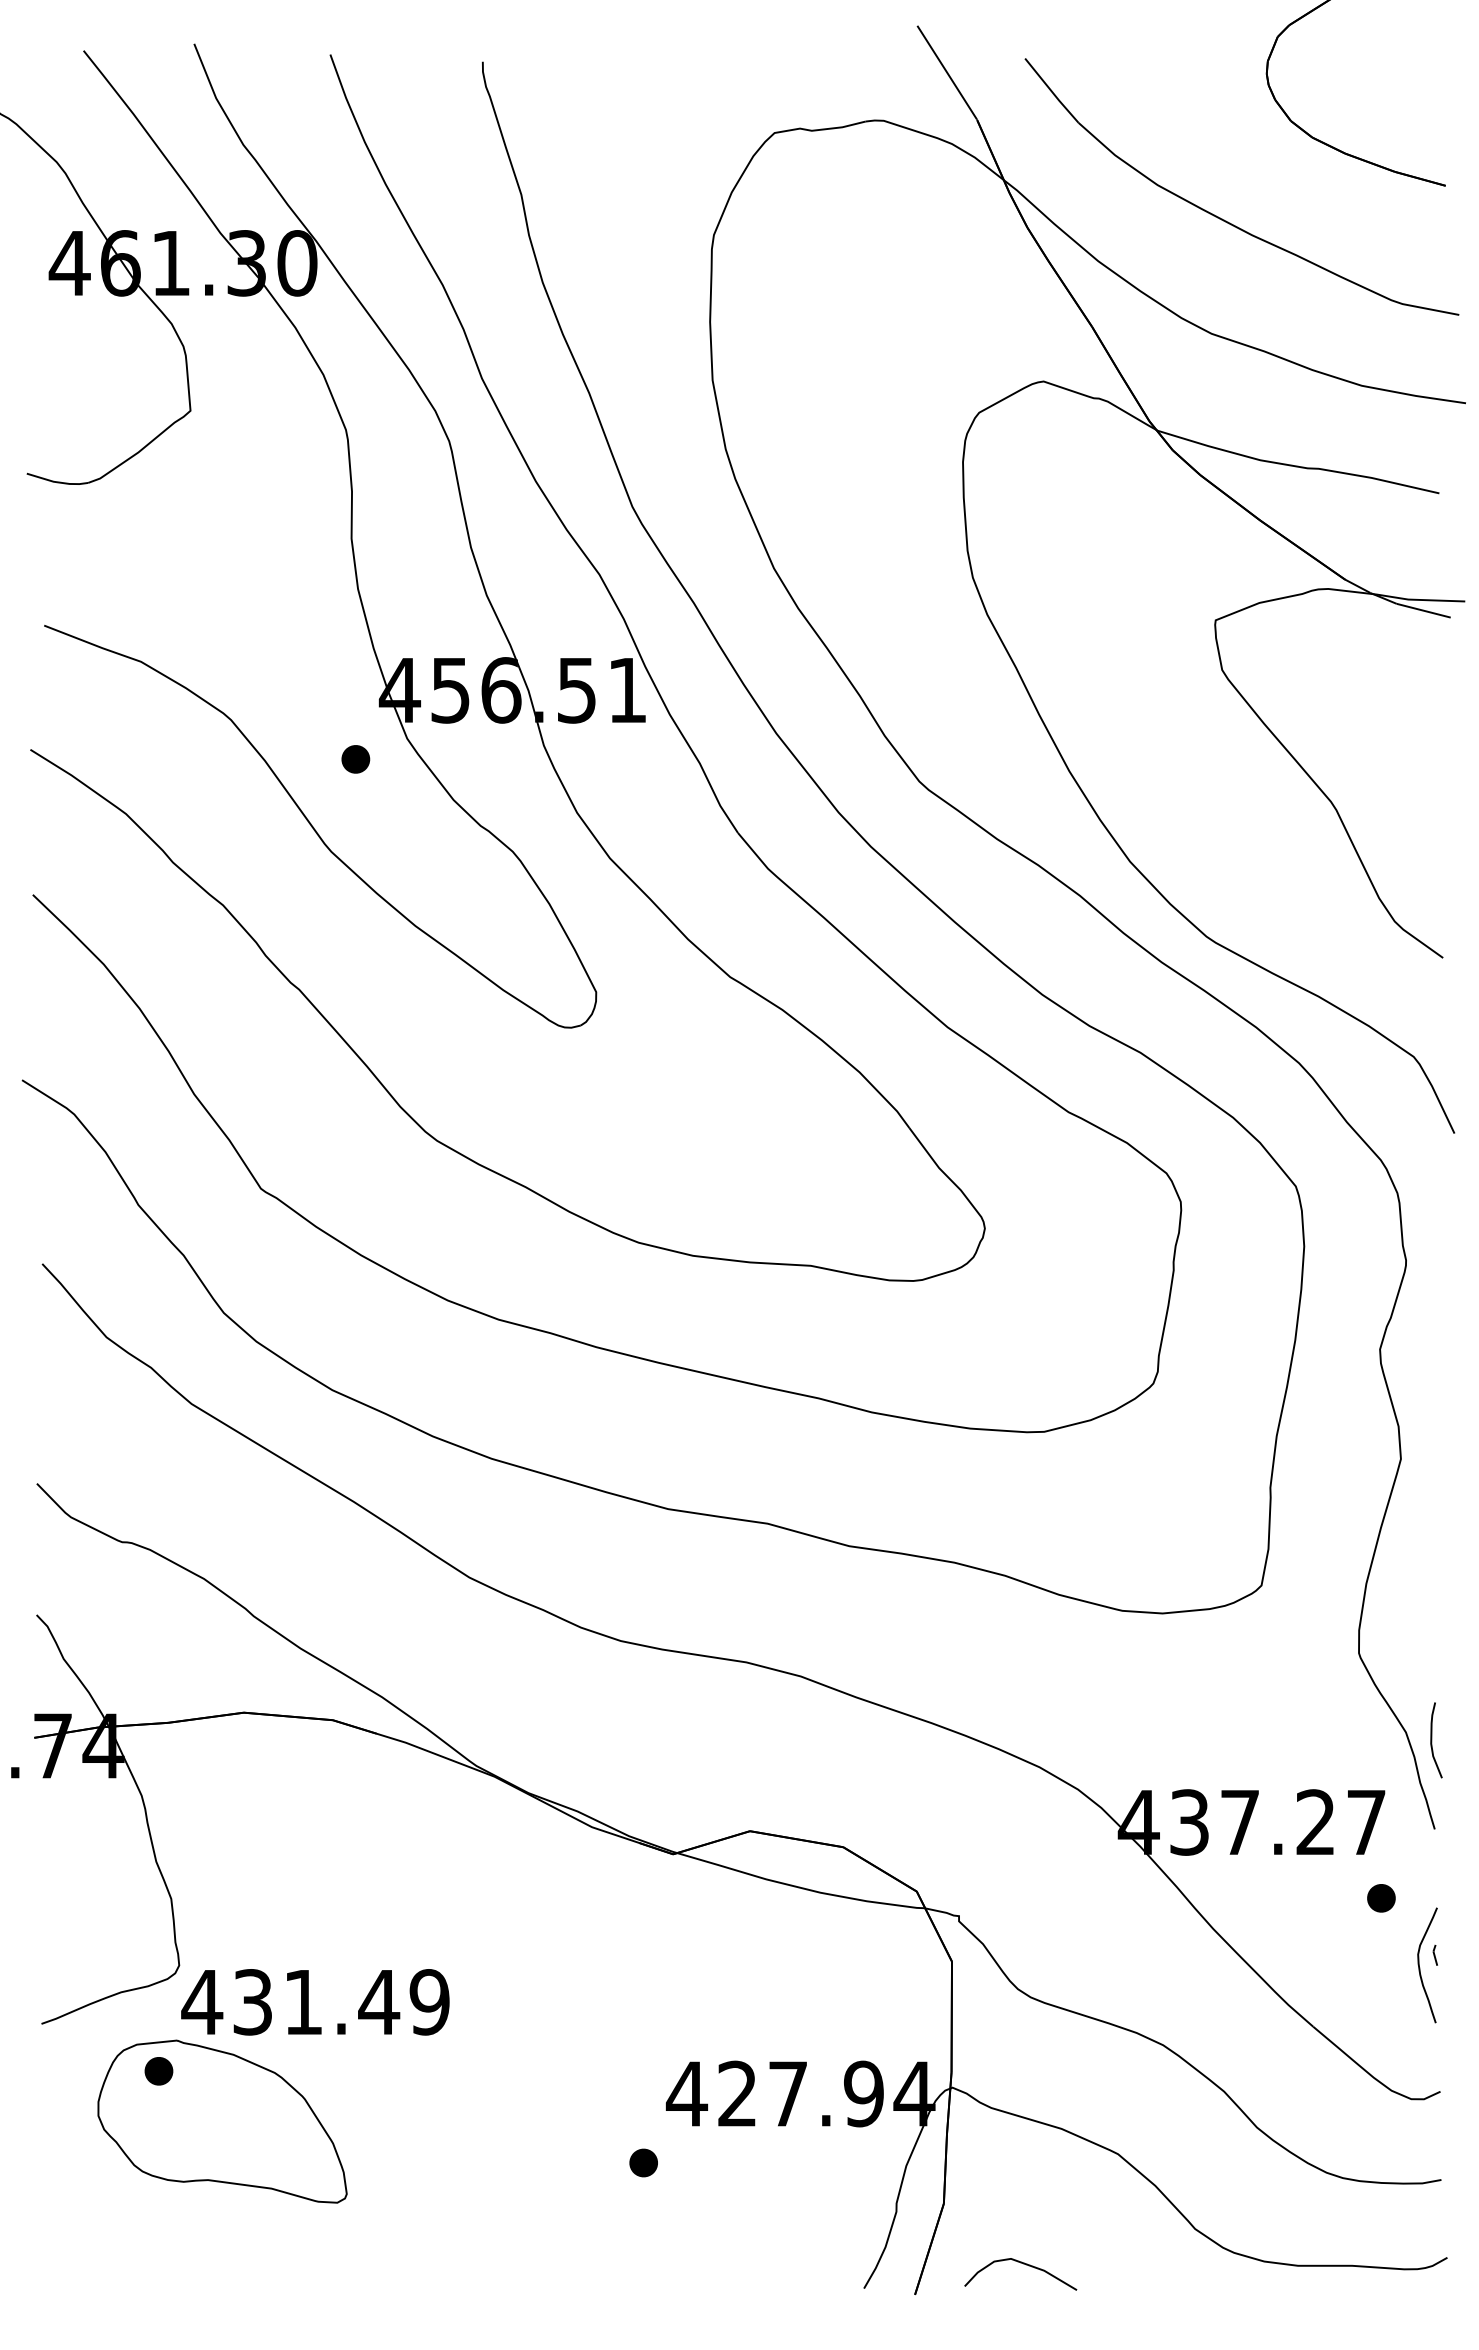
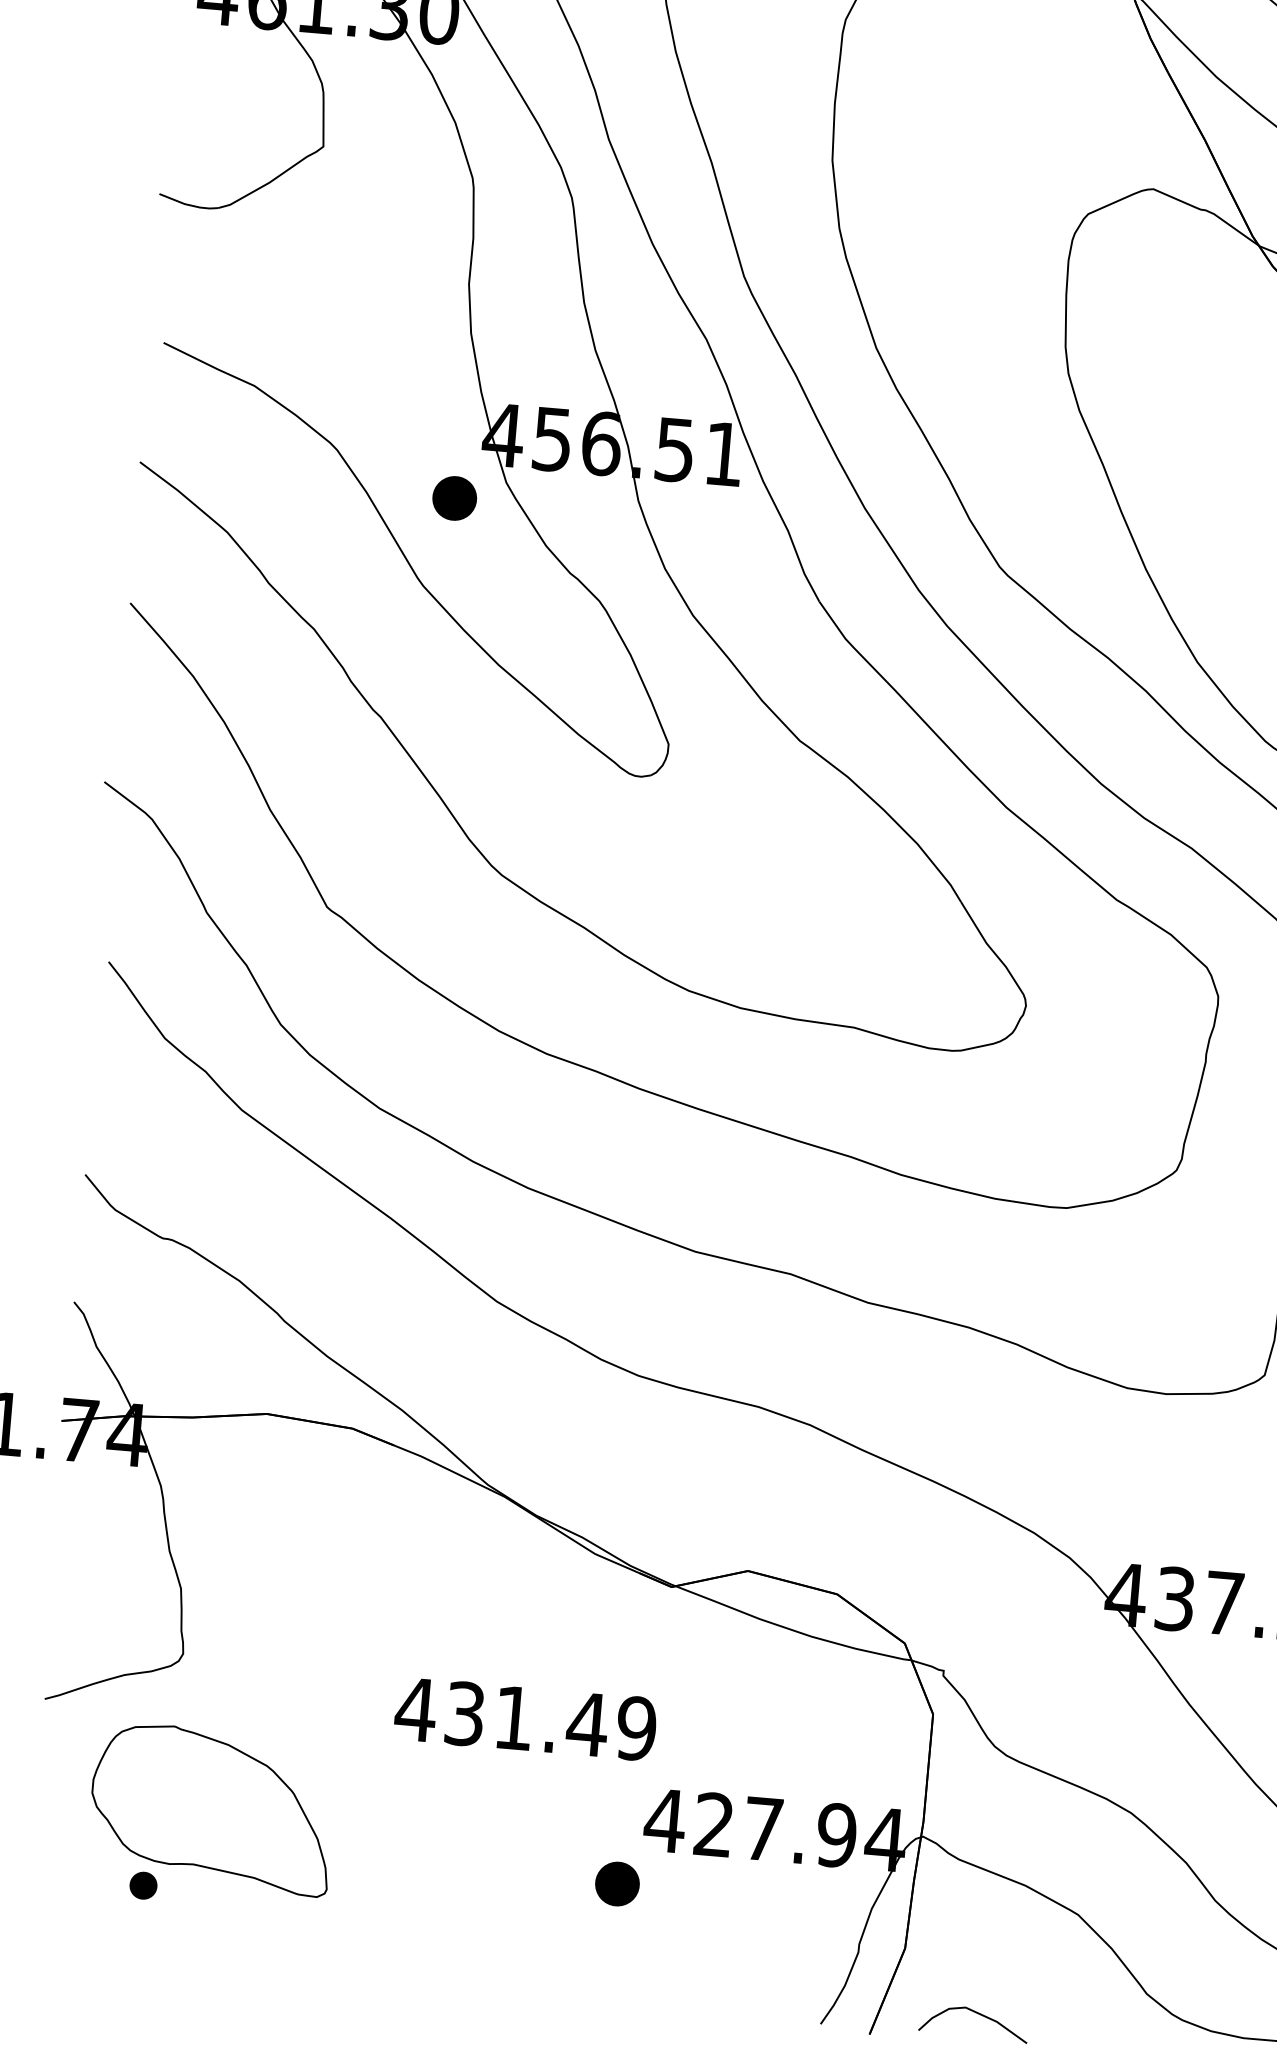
part: (355, 759) -> (454, 498), size x1.6
text: (315, 2002) -> (525, 1719), moved
part: (158, 2071) -> (143, 1885), moved
part: (643, 2162) -> (617, 1883), size x1.6

